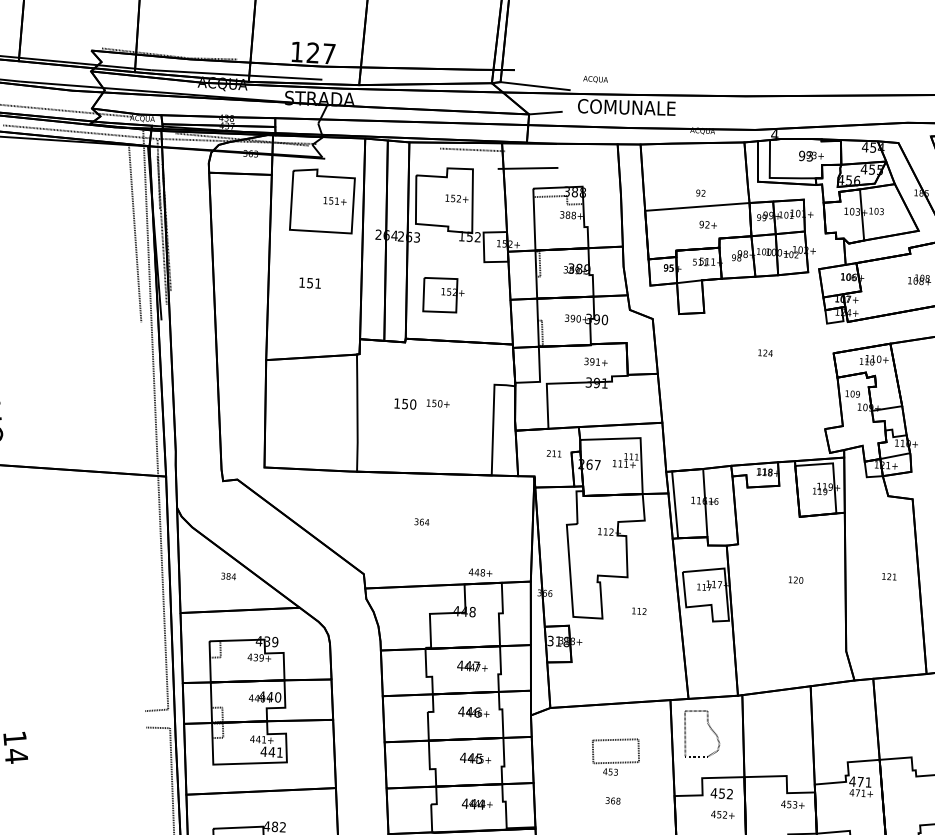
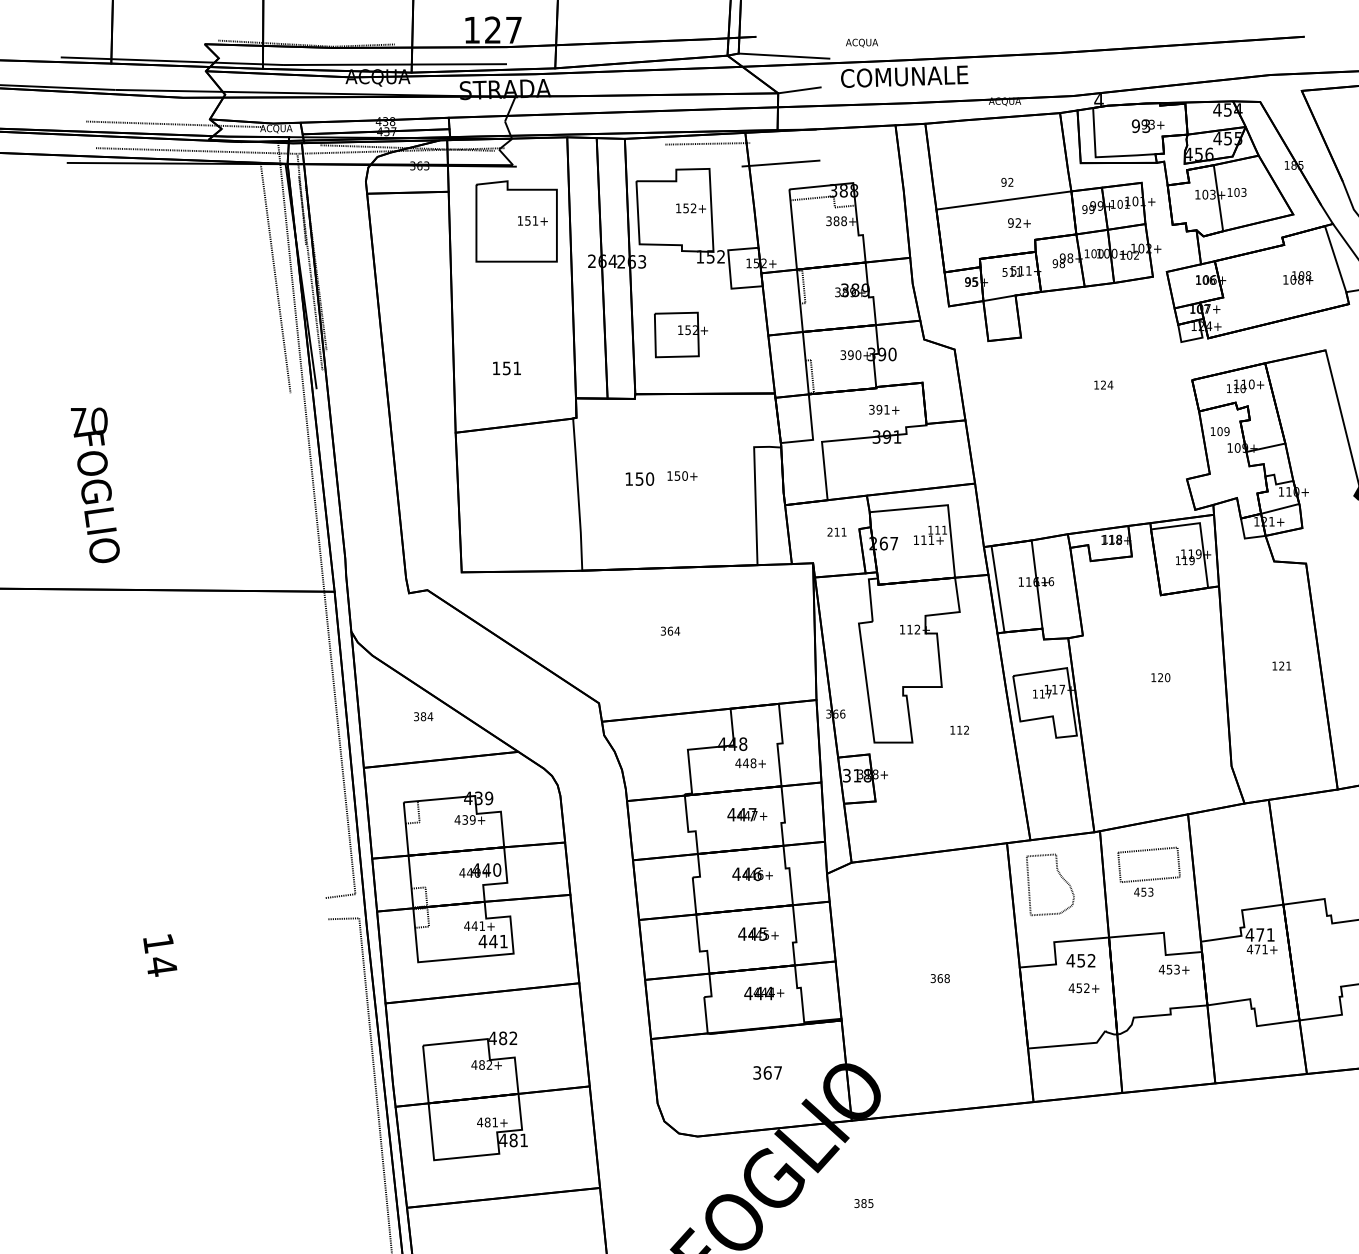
text: (309, 283) -> (506, 368), moved
text: (480, 572) -> (750, 763), moved
part: (617, 761) -> (1151, 878), moved

